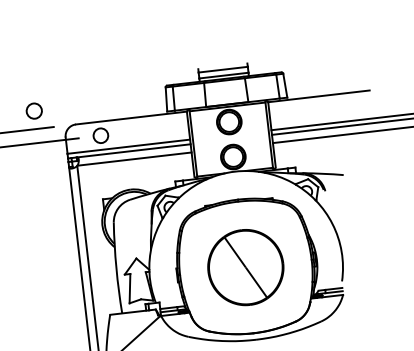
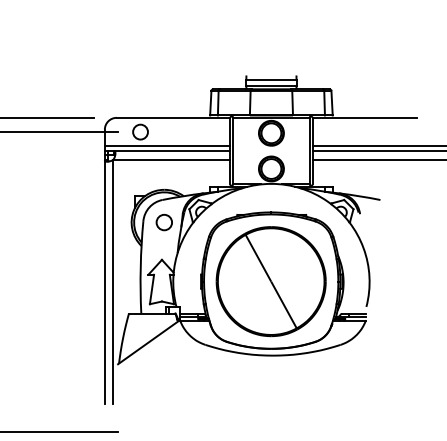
circle: (33, 111) -> (163, 222), moved
part: (245, 267) -> (270, 281), size x1.43

